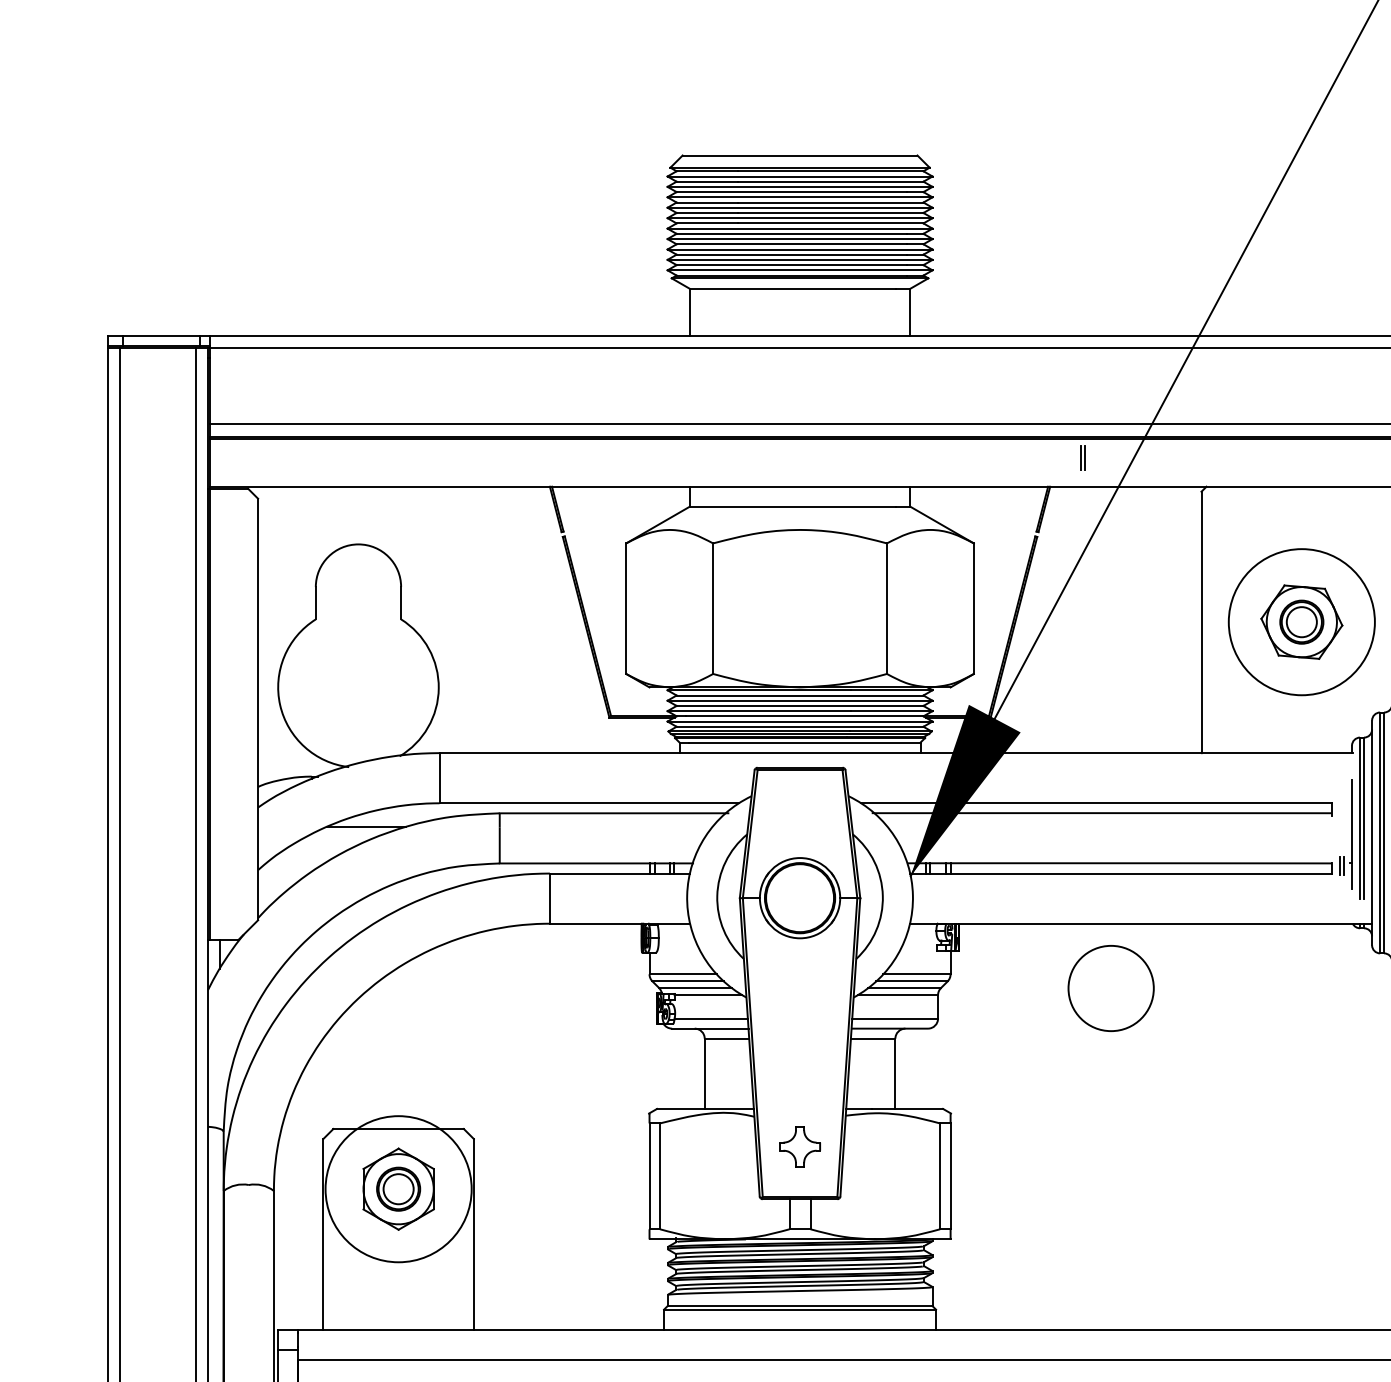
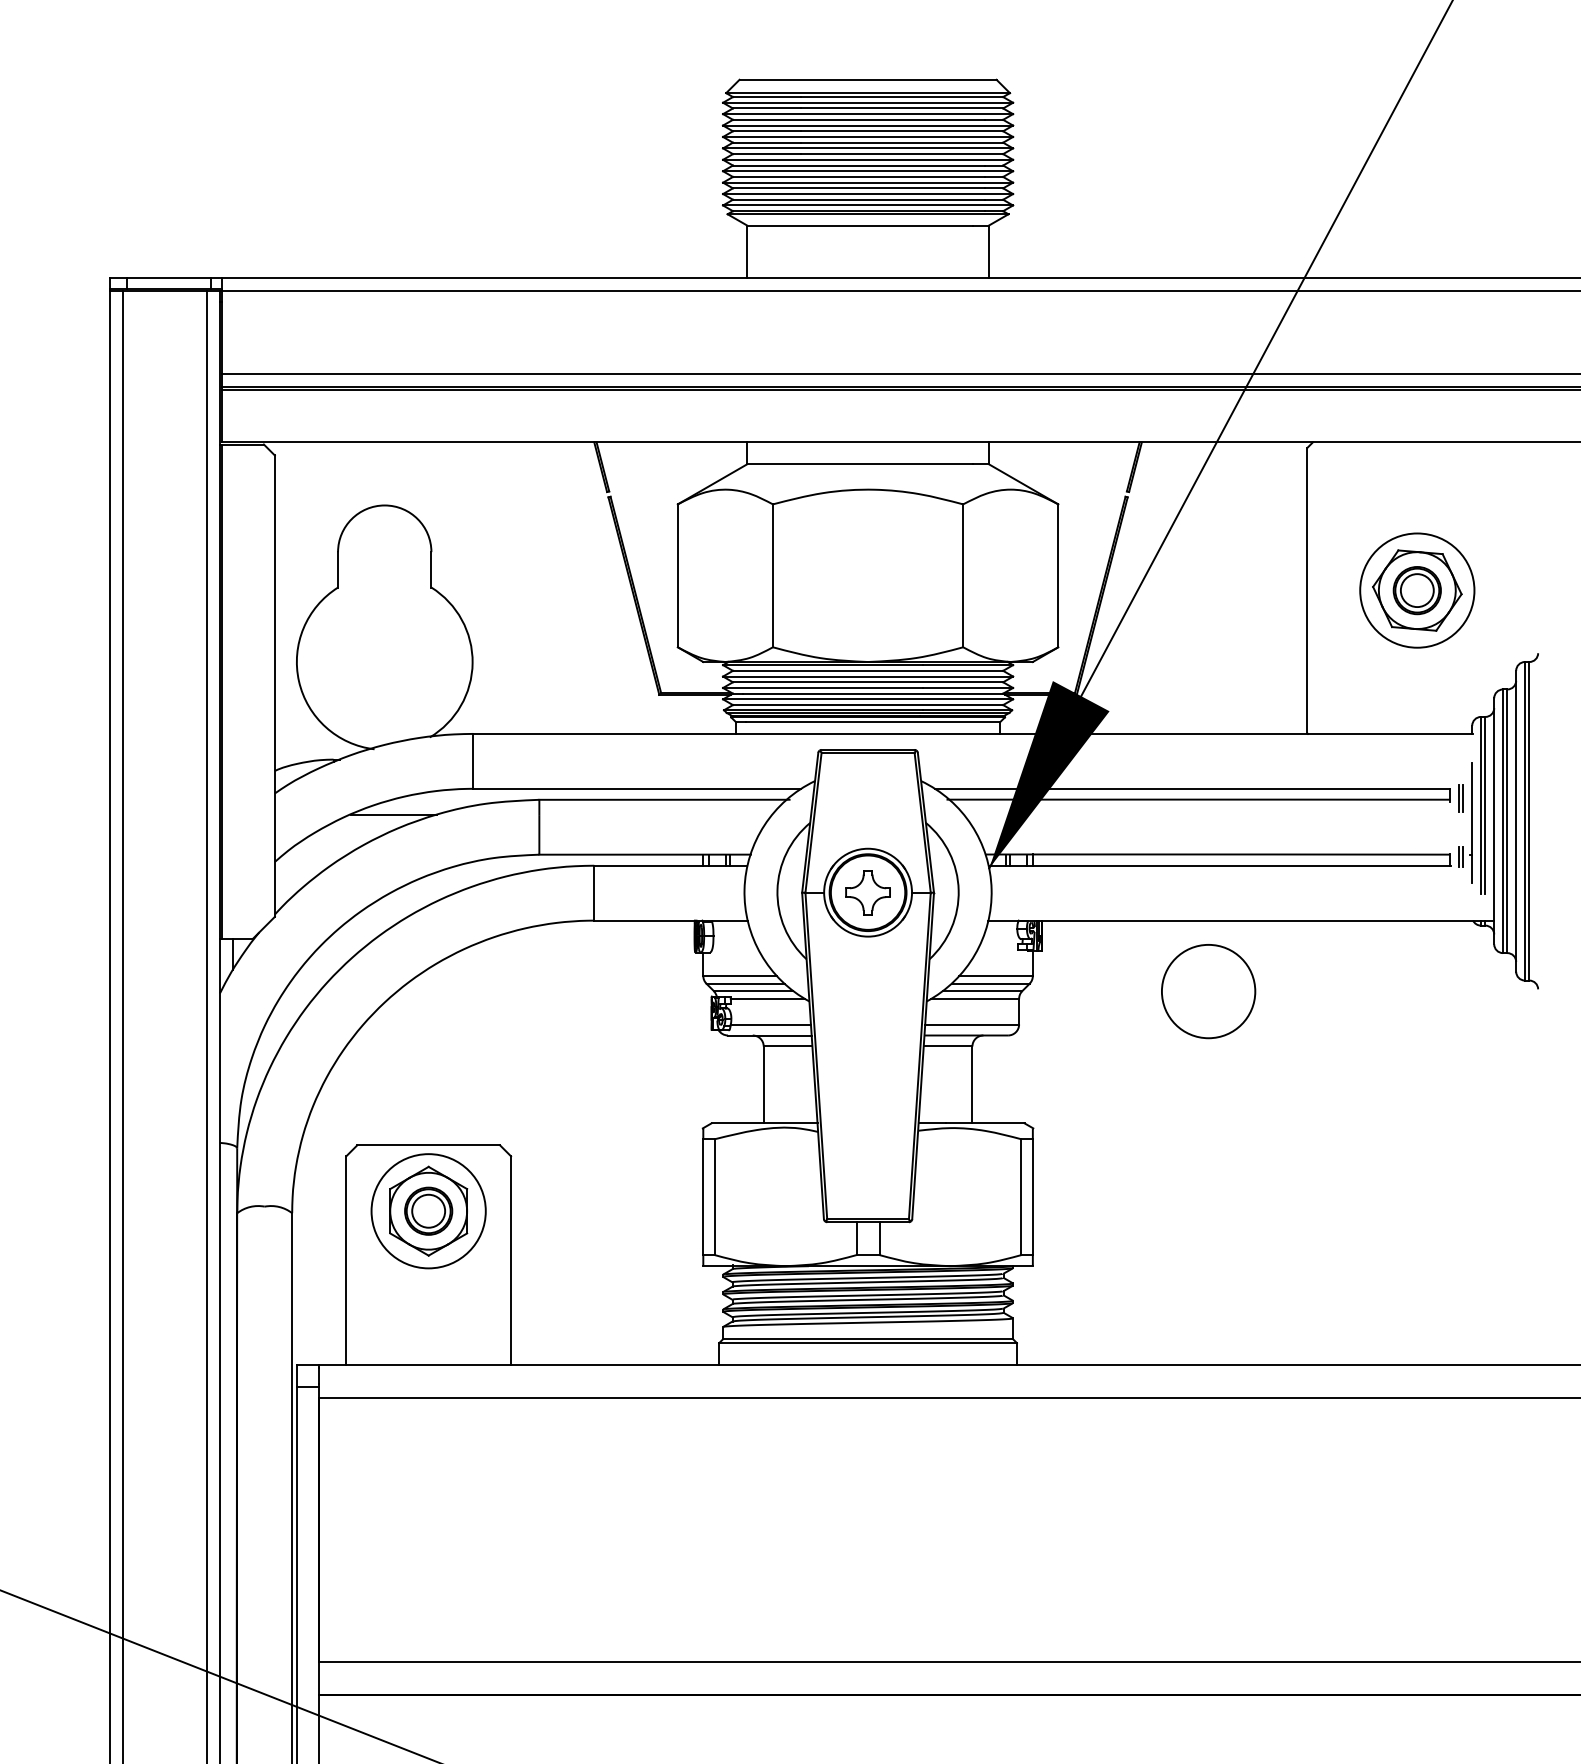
part: (1081, 457) -> (1460, 798), moved
circle: (1302, 622) -> (1417, 590), size x0.71
part: (799, 1146) -> (867, 892), moved
circle: (398, 1189) -> (428, 1211), size x0.71

